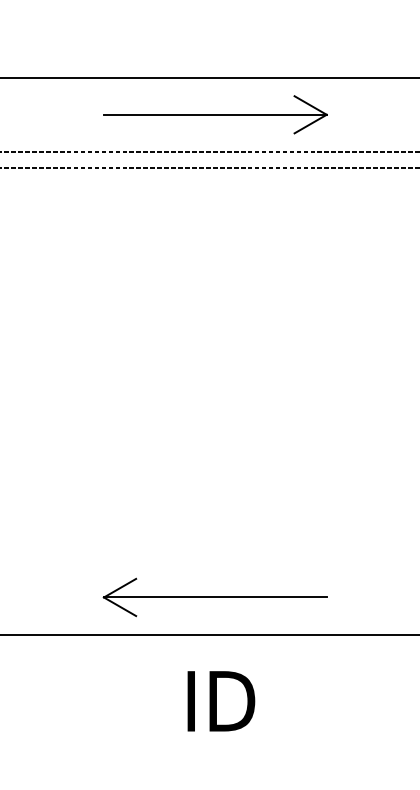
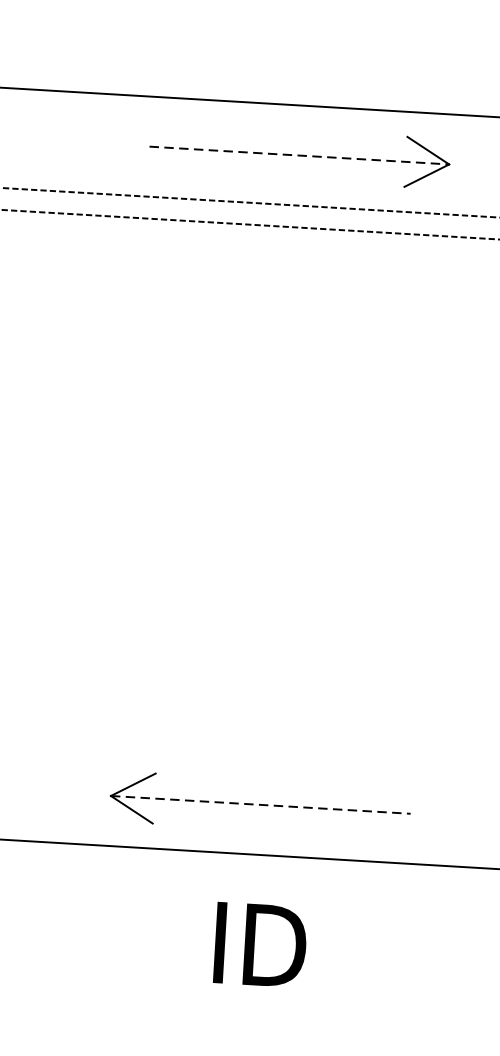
line: (215, 114) -> (299, 155), solid -> dashed
line: (215, 597) -> (260, 804), solid -> dashed

